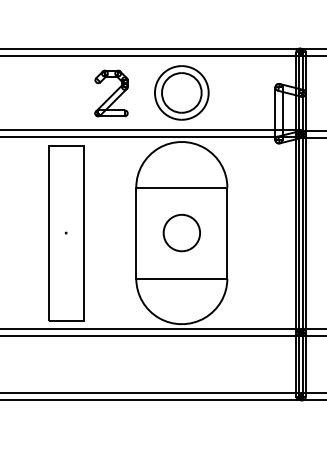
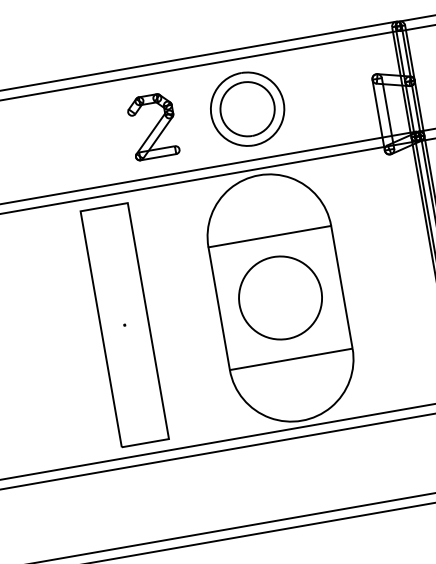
part: (181, 232) -> (279, 297), size x1.67

